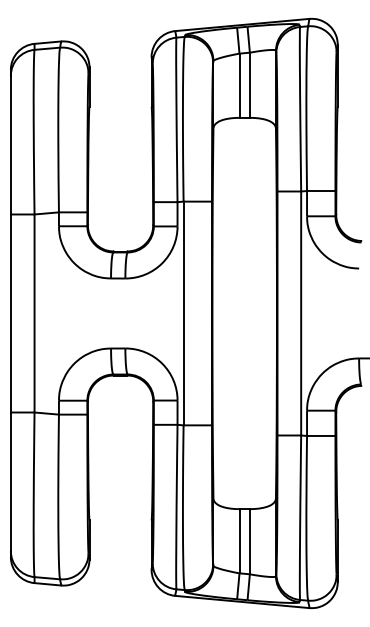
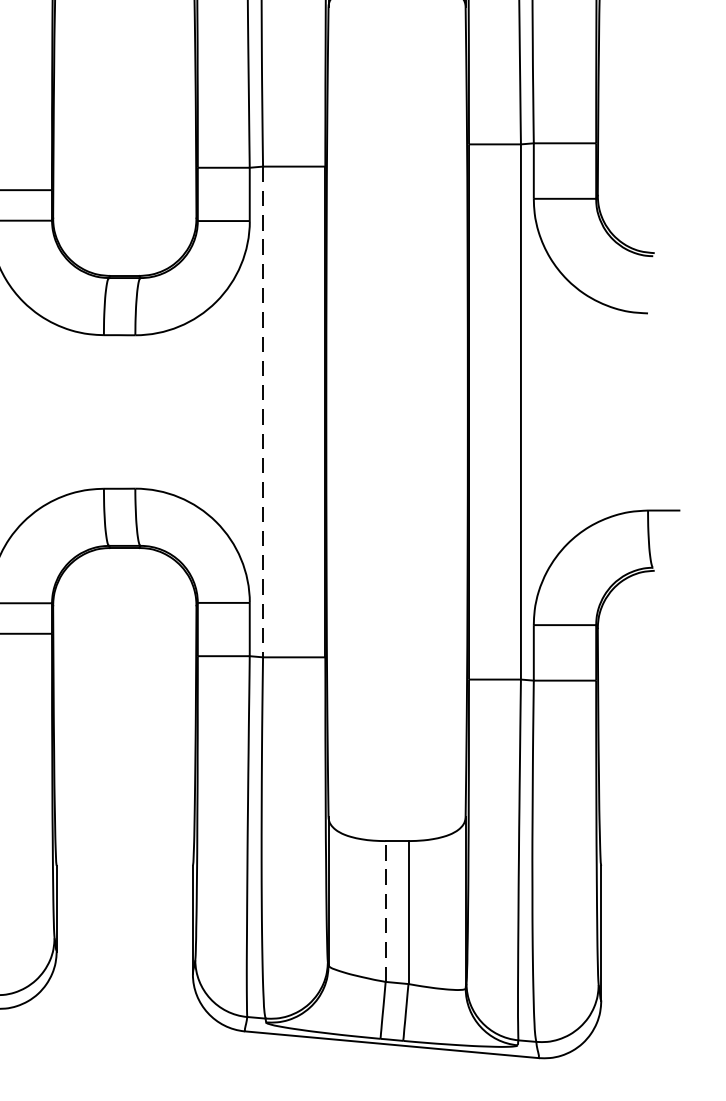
line: (183, 313) -> (262, 411), solid -> dashed
line: (239, 540) -> (385, 909), solid -> dashed

